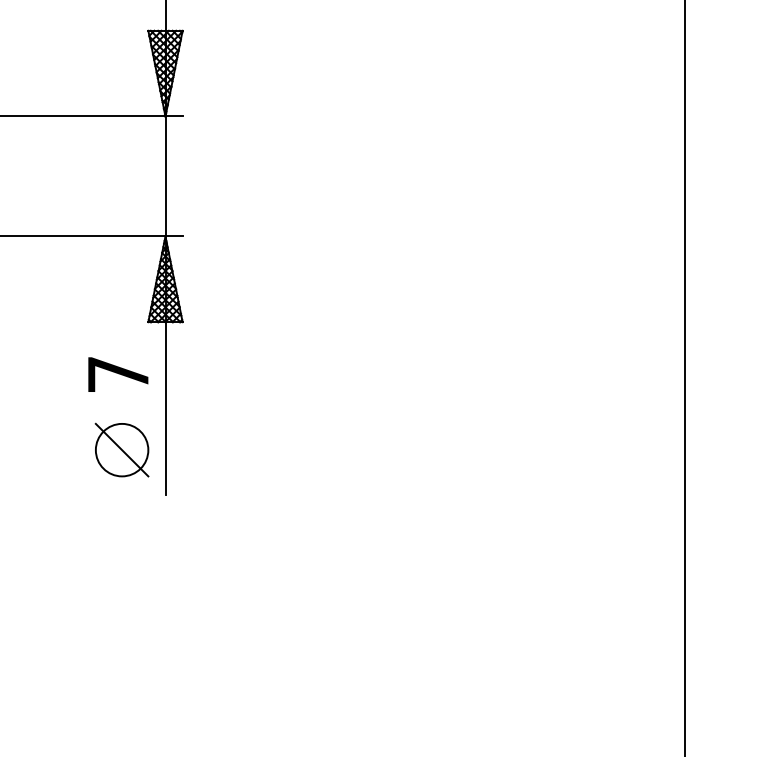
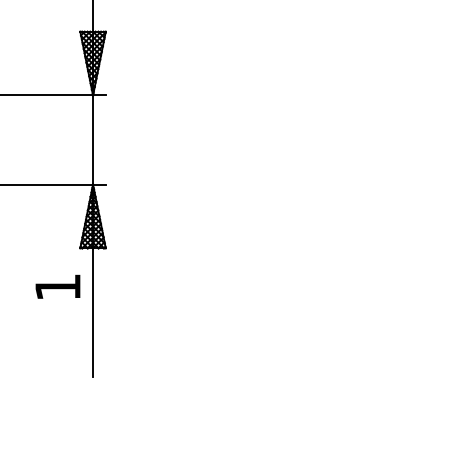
text: (118, 374) -> (58, 287), 7 -> 1
part: (121, 449) -> (60, 343), removed

